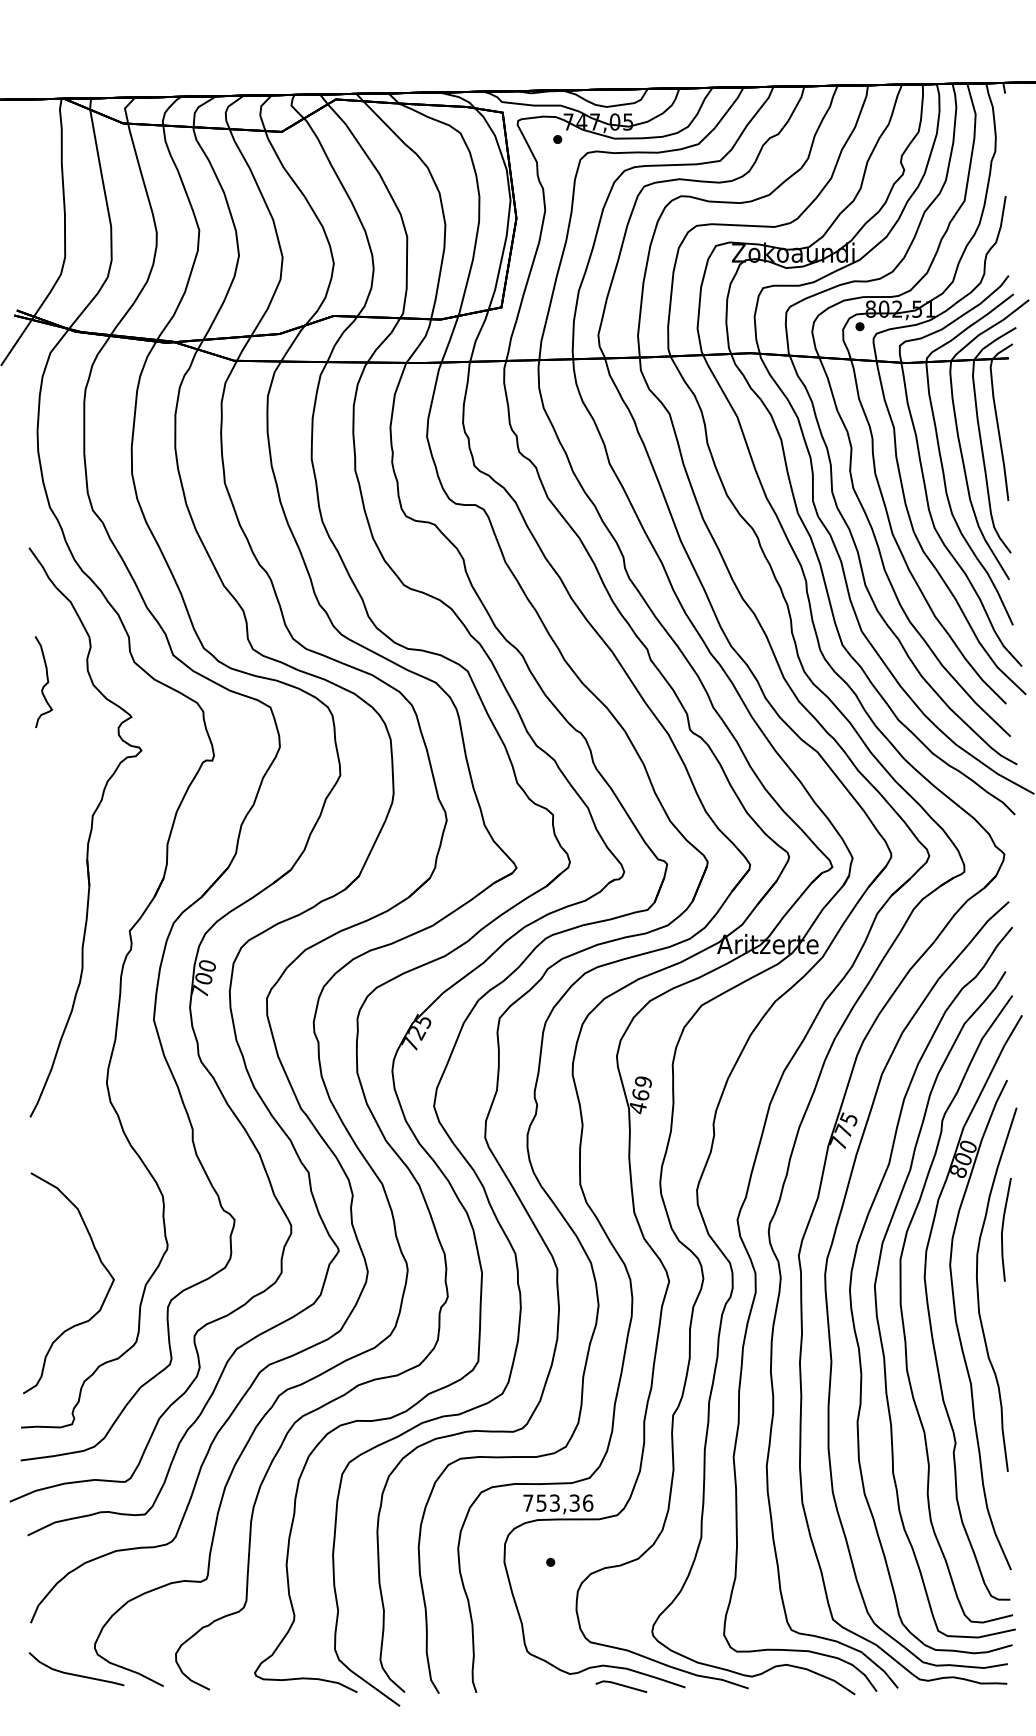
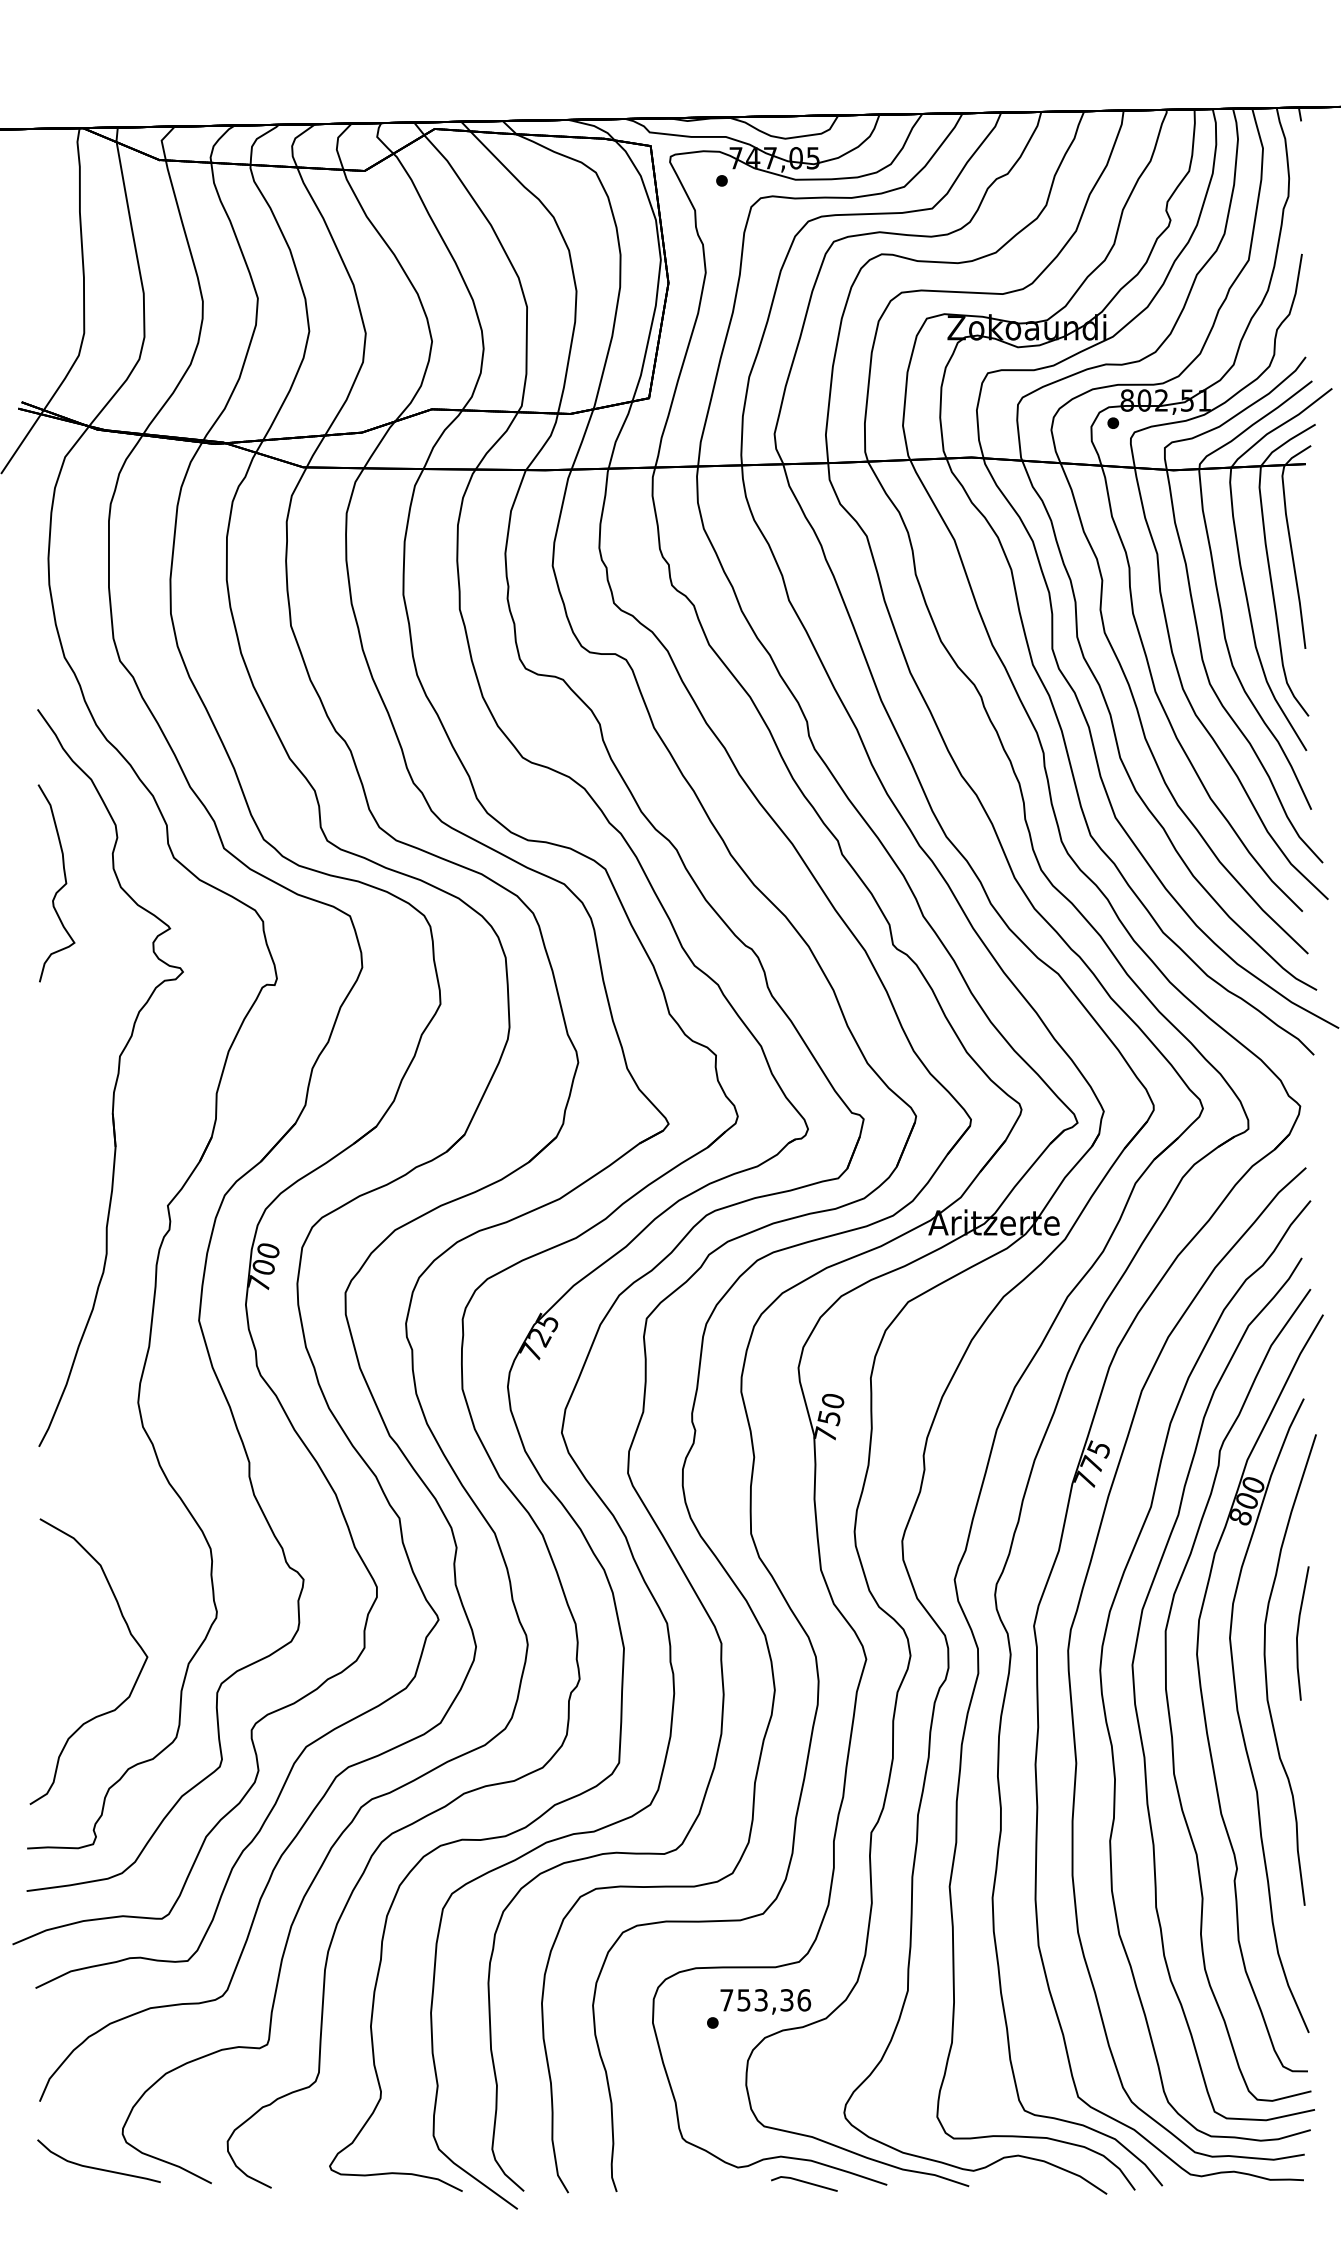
part: (43, 682) -> (56, 883), size x1.67
text: (640, 1095) -> (829, 1418), 469 -> 750
line: (1003, 1229) -> (1298, 1633), moved
text: (558, 1504) -> (765, 2001), moved

